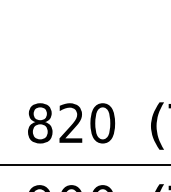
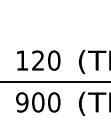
text: (40, 123) -> (22, 60), 820 -> 120

